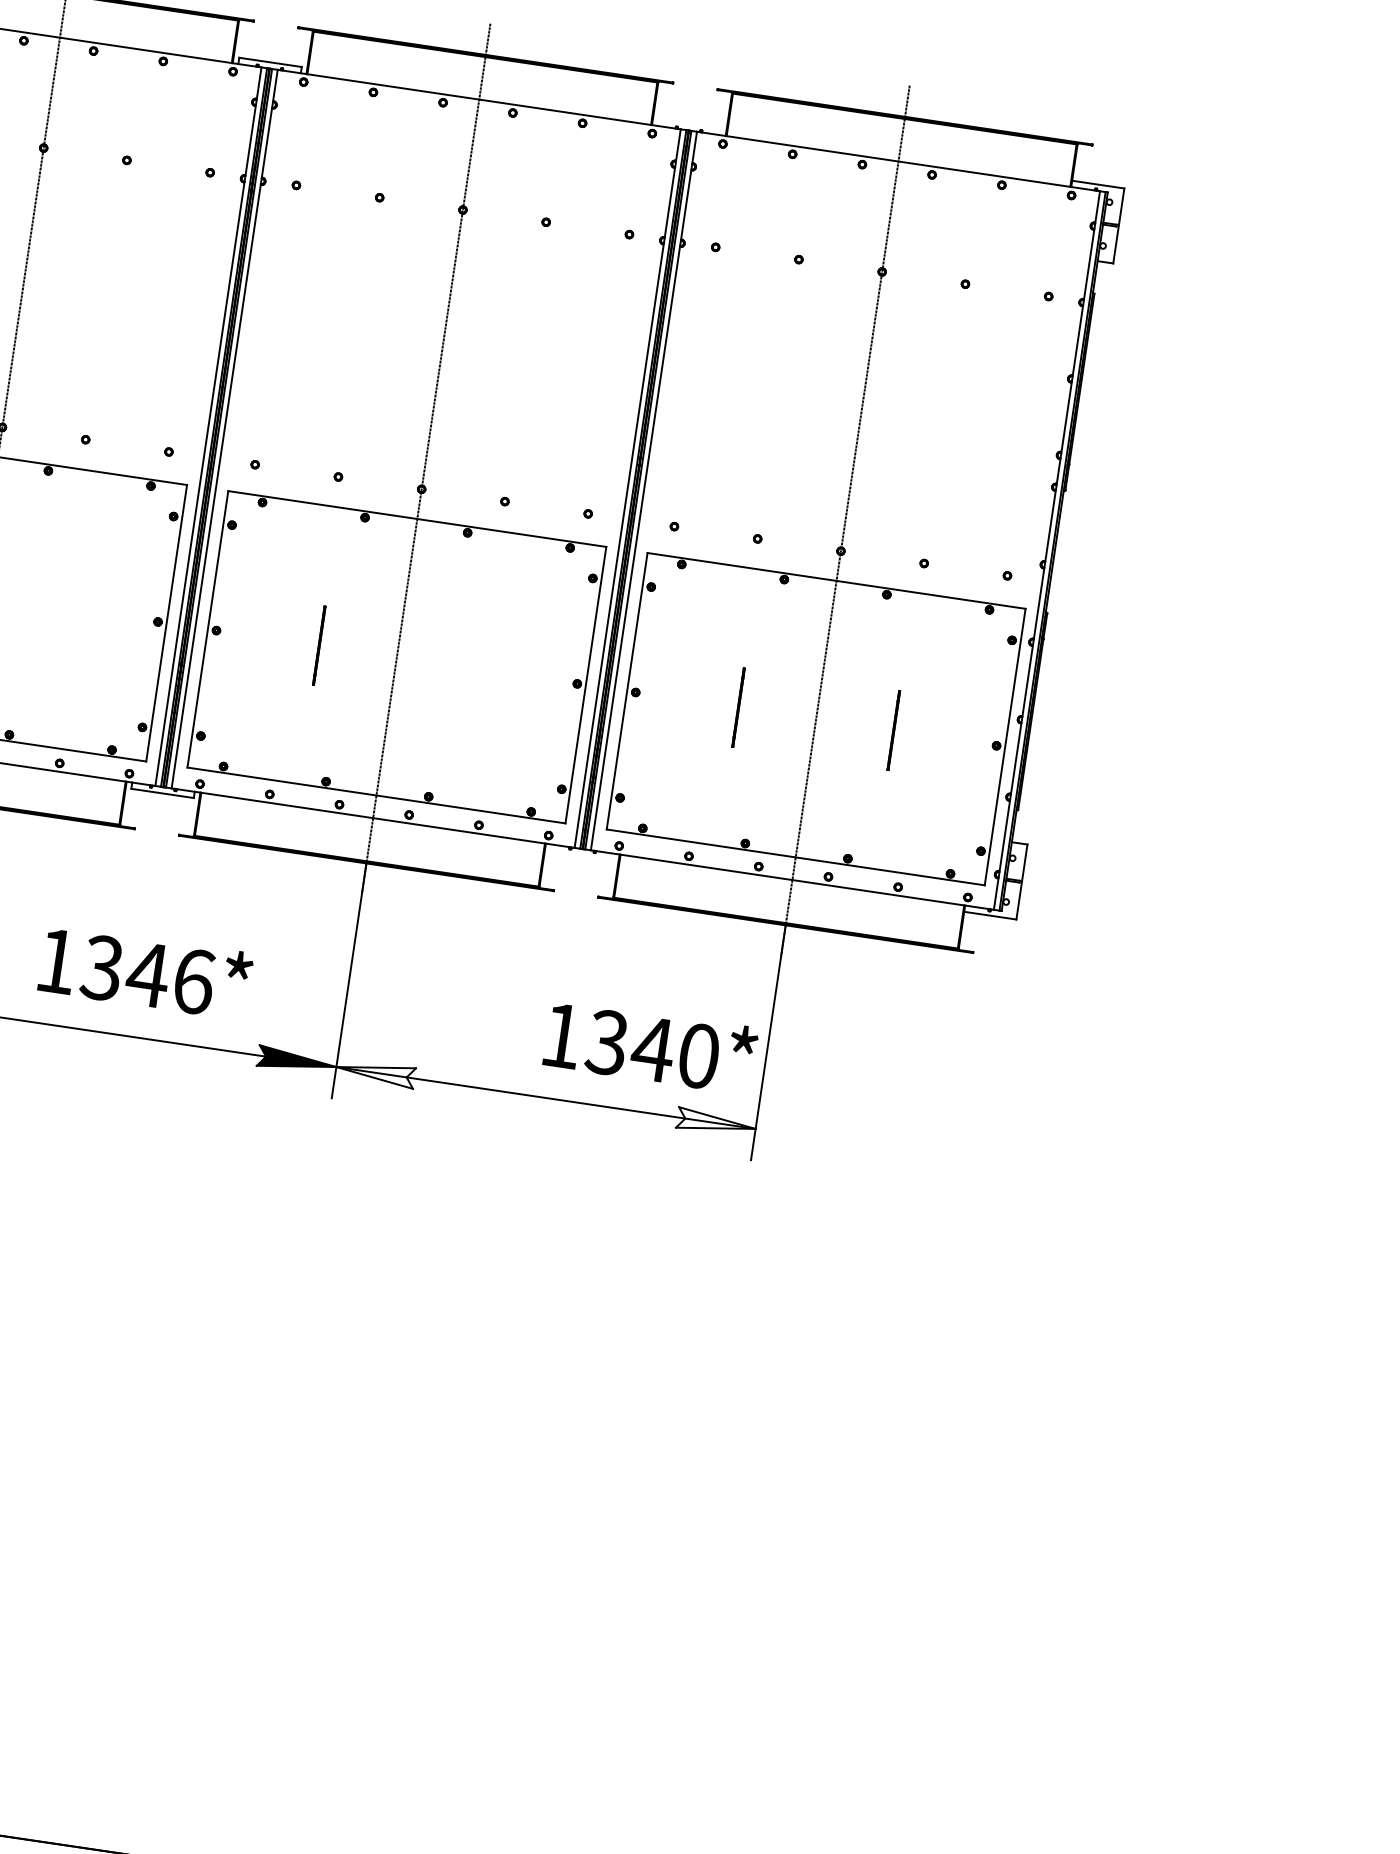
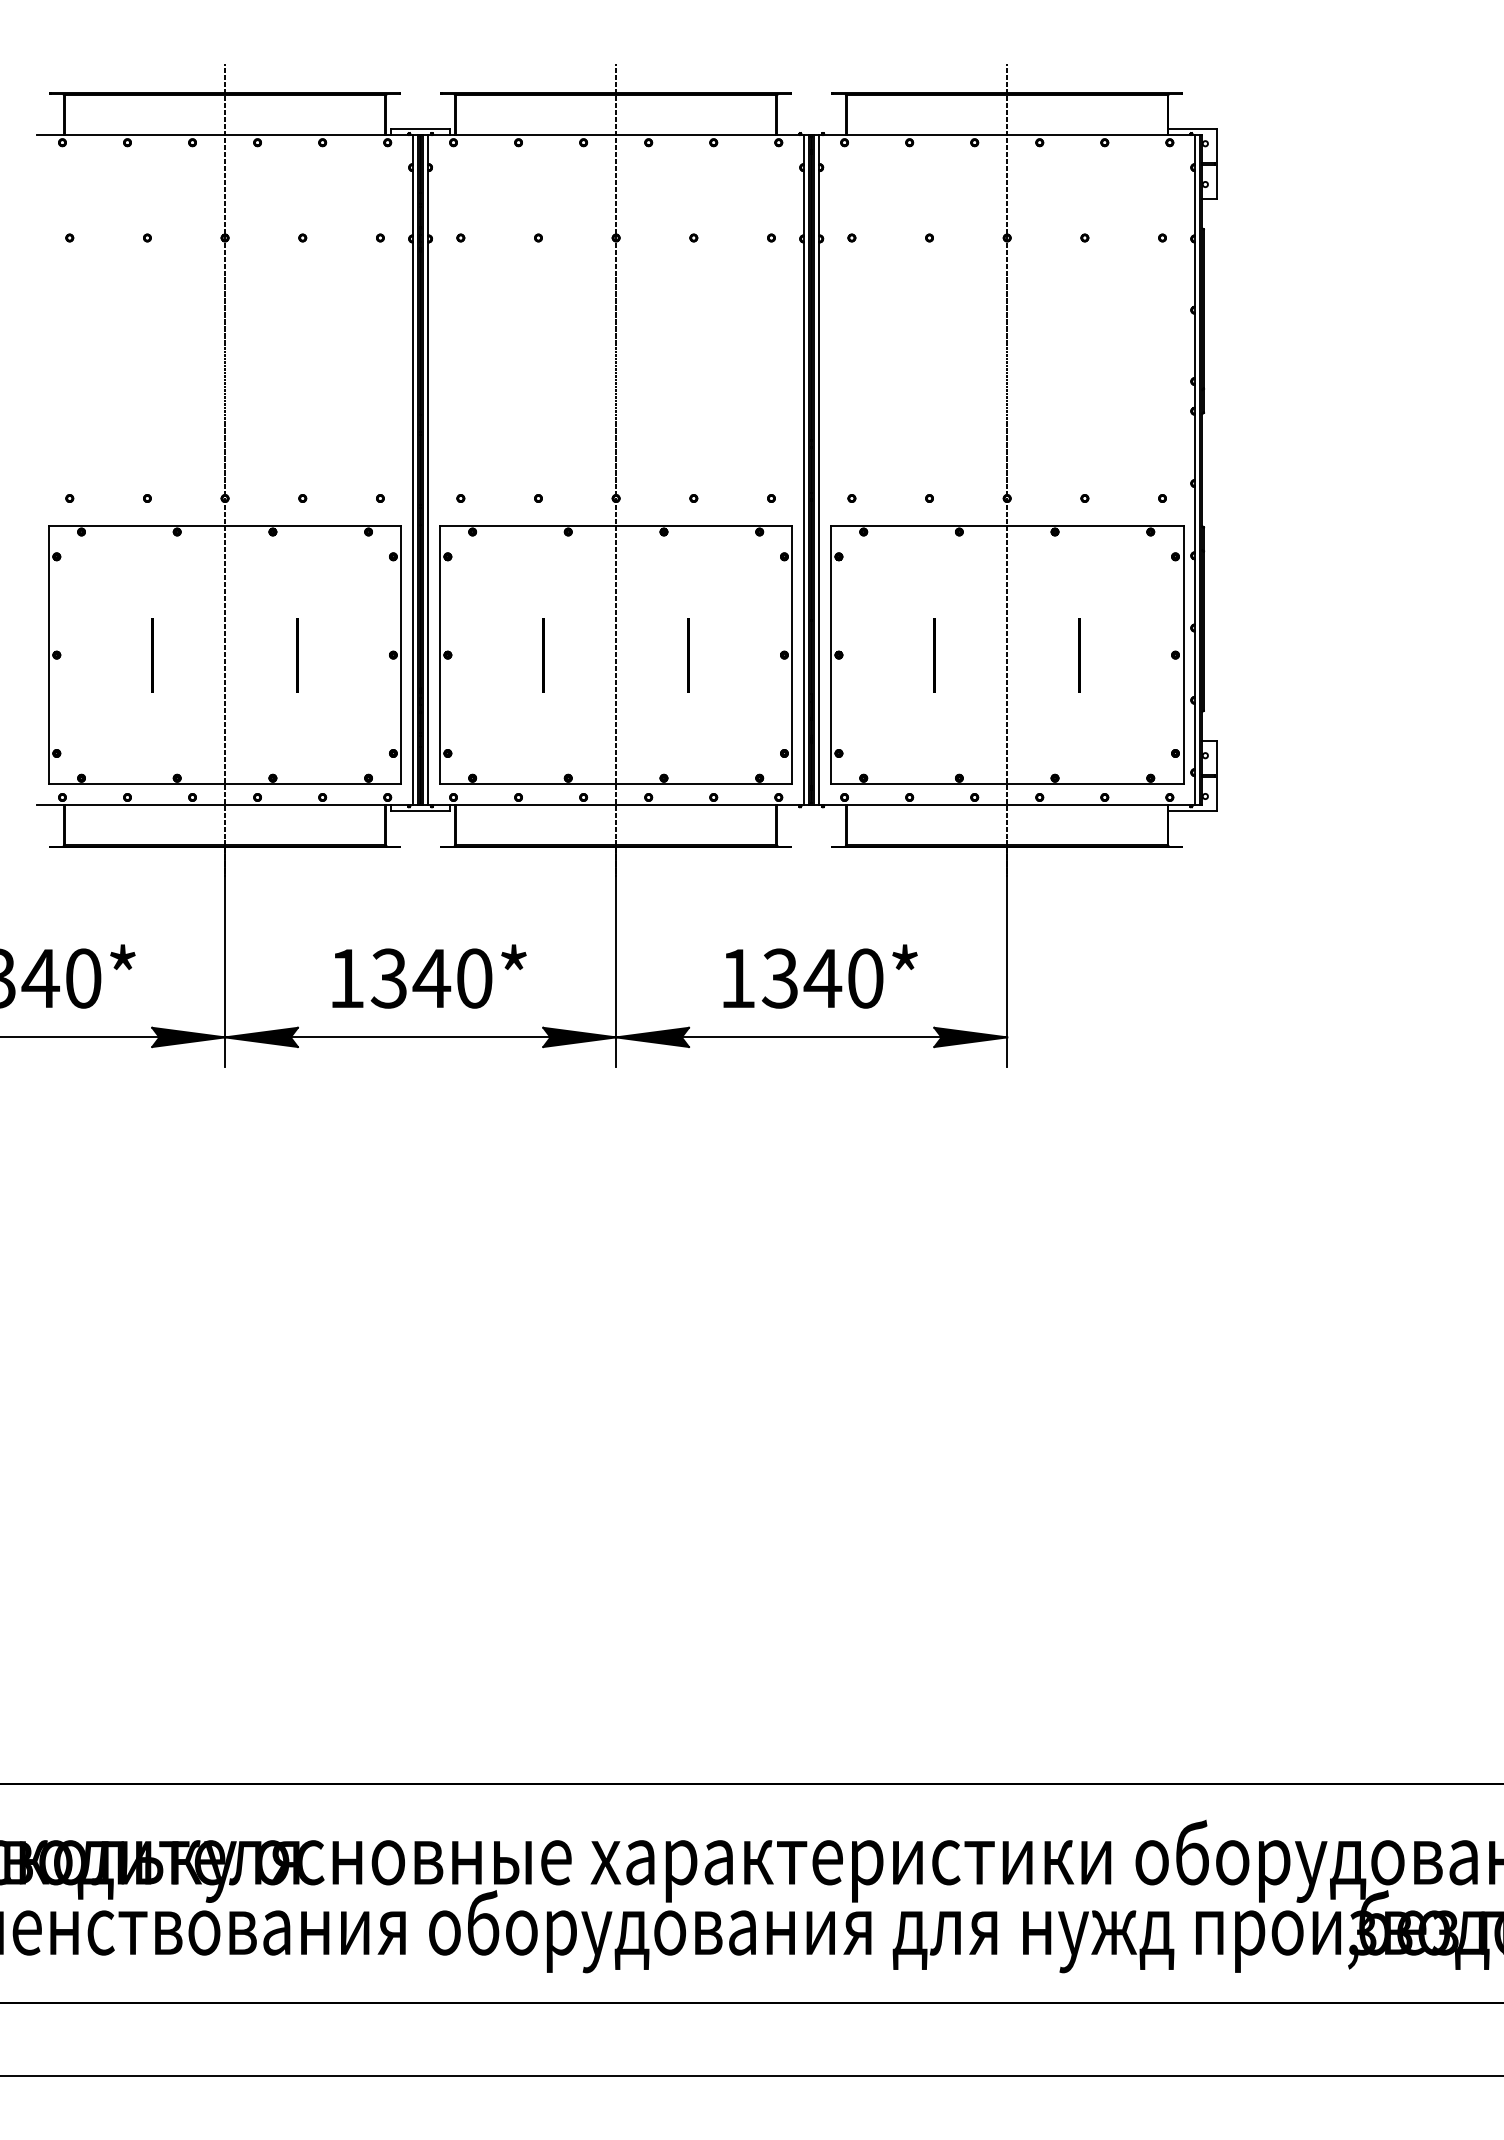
line: (55, 607) -> (297, 655), added
line: (474, 669) -> (688, 655), added
text: (193, 981) -> (474, 978), 1346* -> 1340*
text: (650, 1046) -> (820, 976), moved
fill: (375, 1072) -> (652, 1037), added
fill: (716, 1123) -> (970, 1037), added

